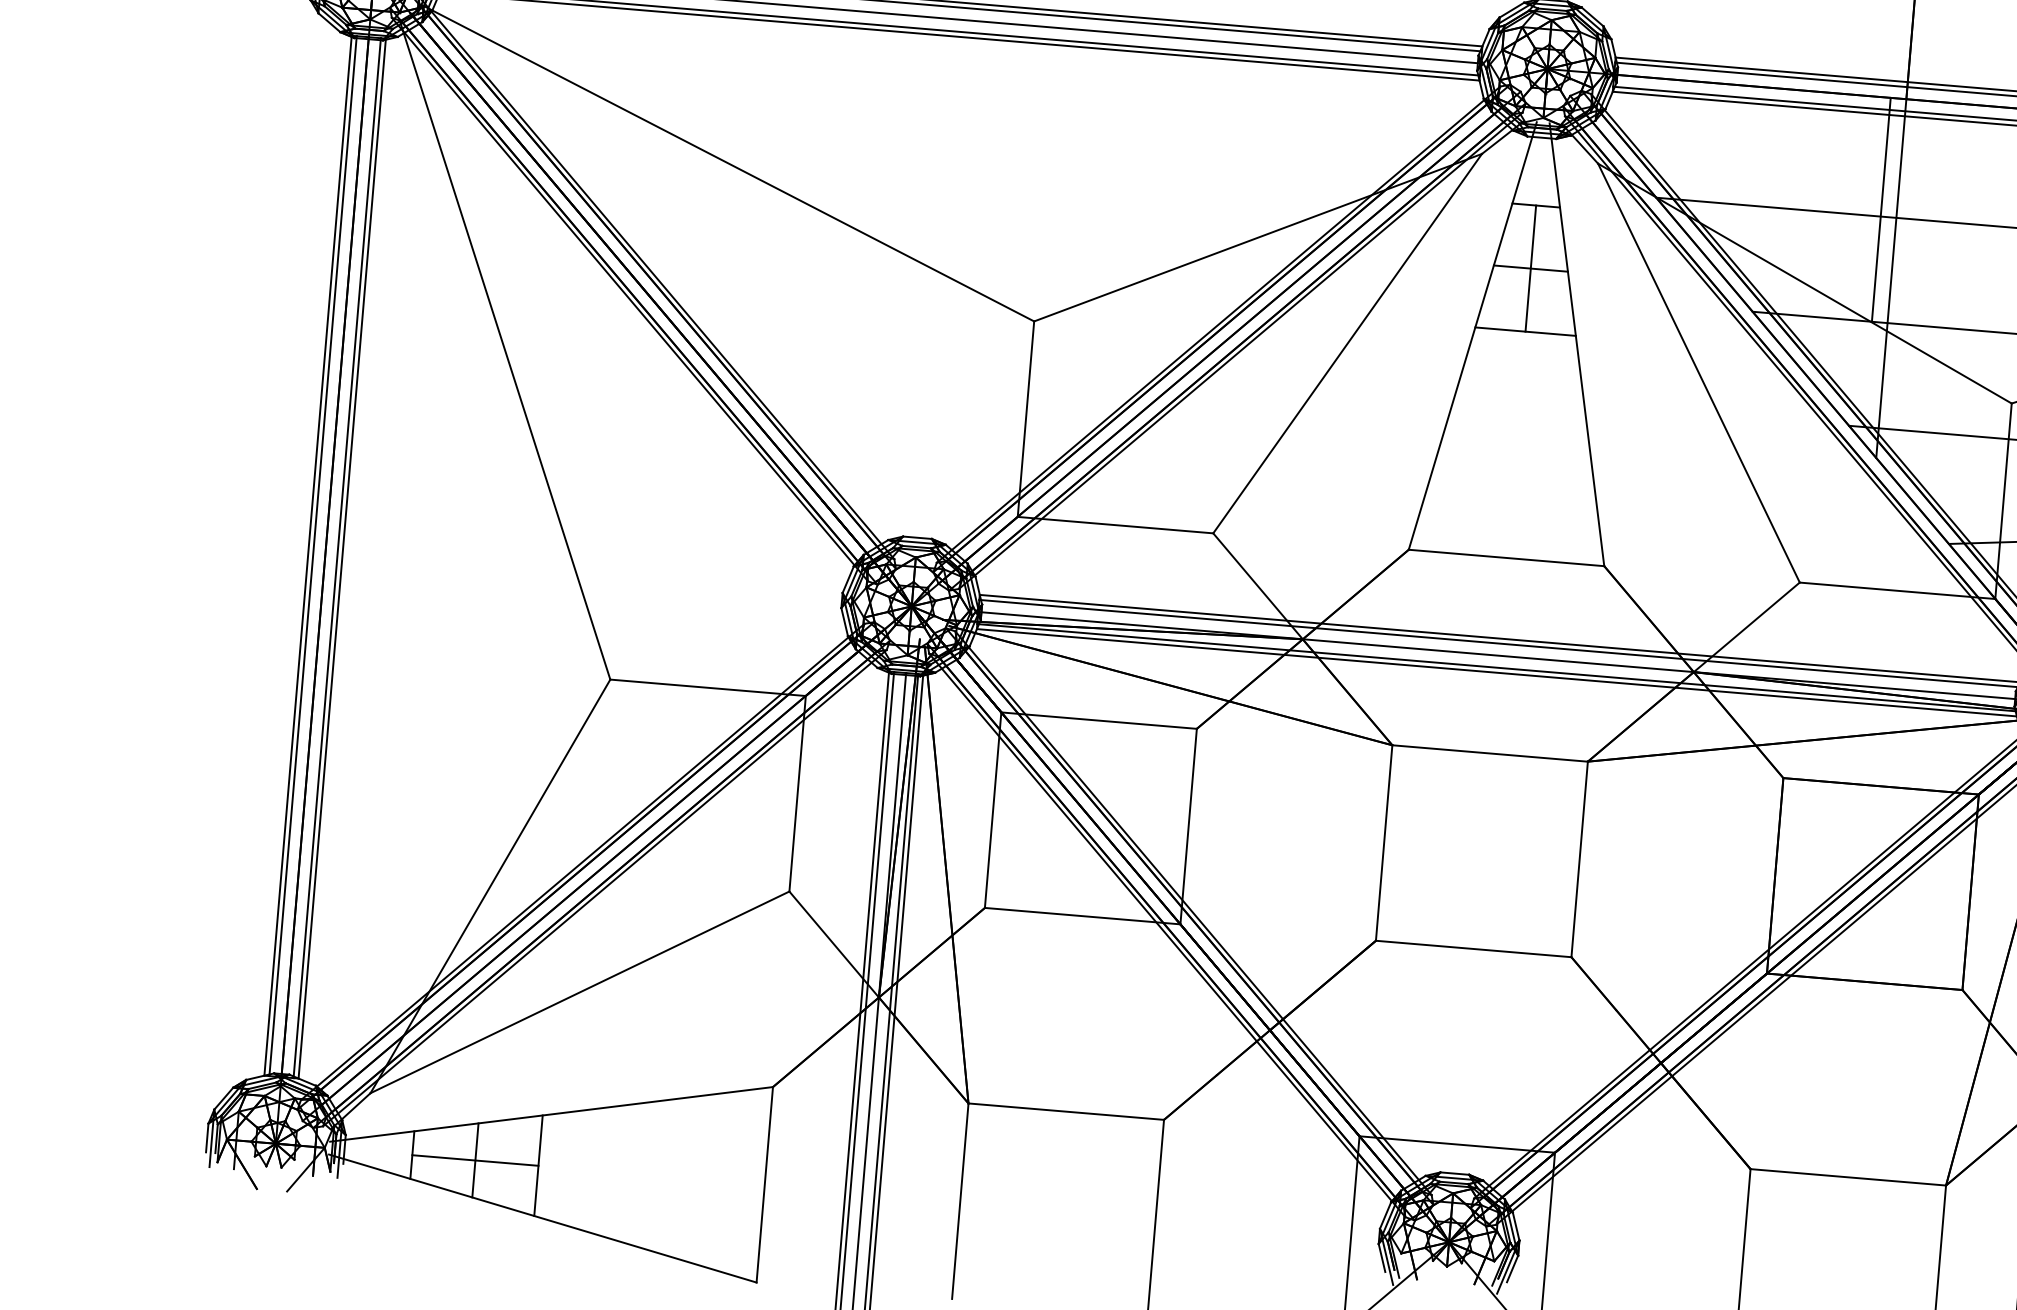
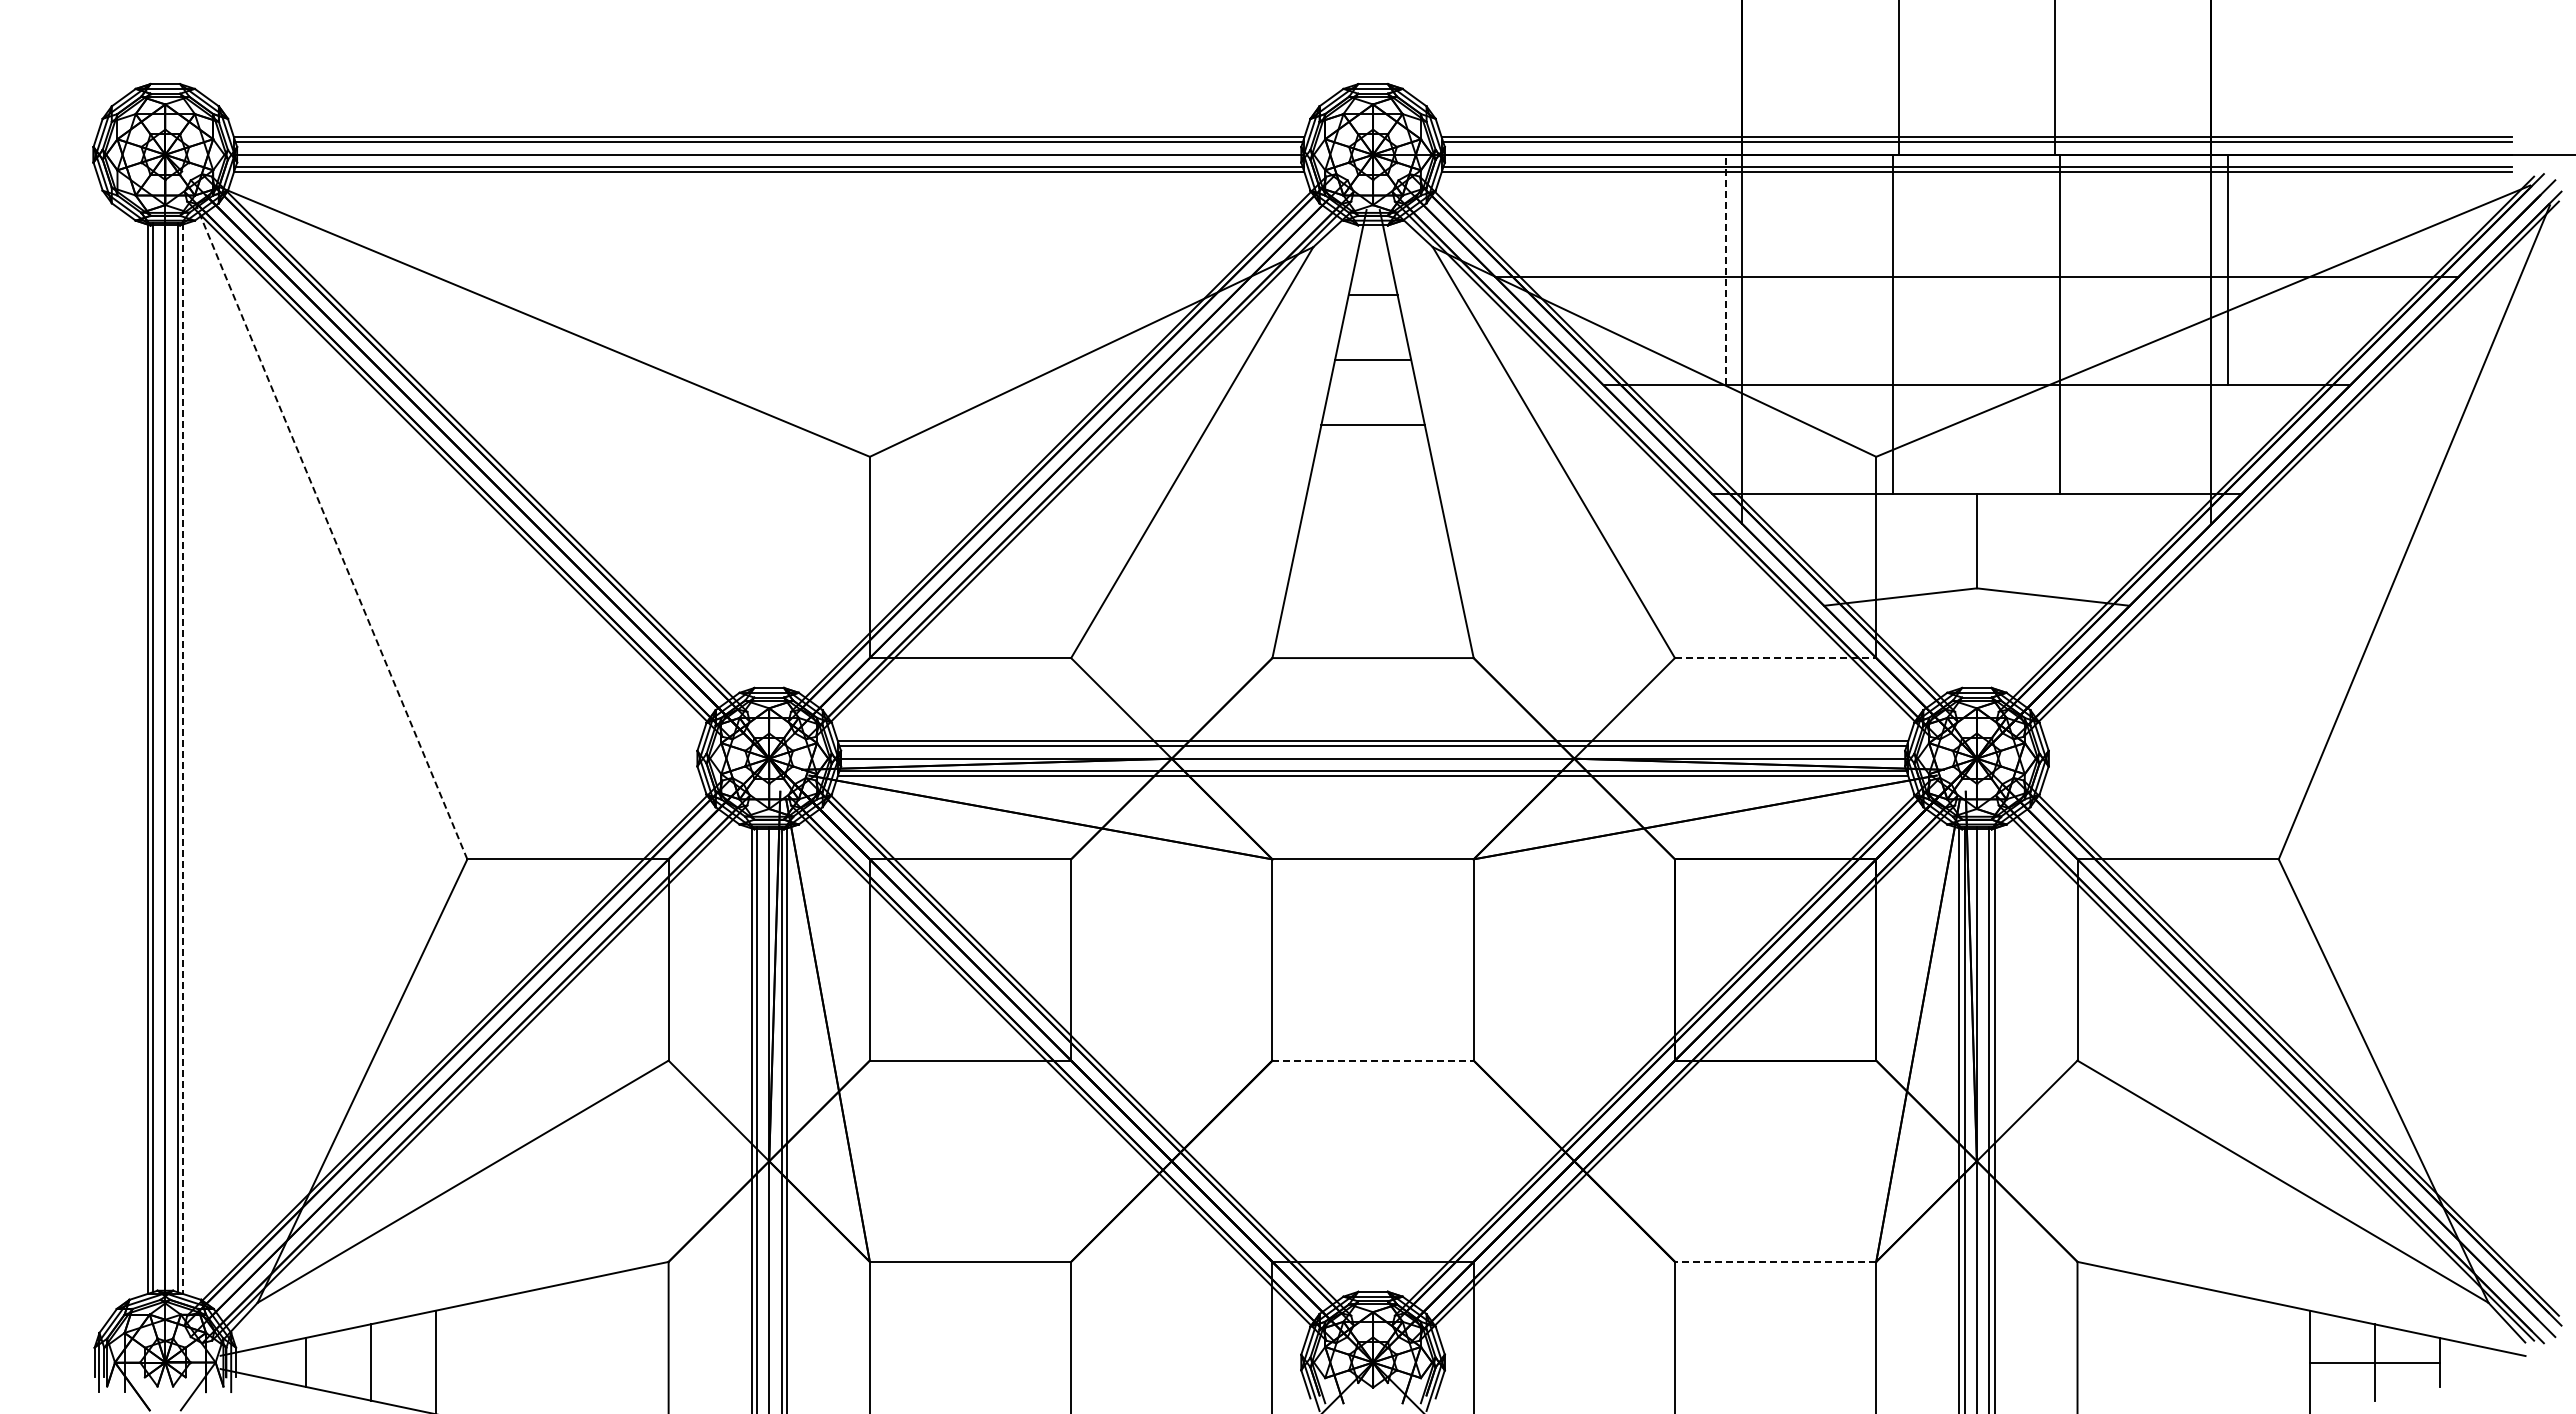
line: (1881, 209) -> (1726, 269), solid -> dashed
line: (1531, 268) -> (1373, 360), removed
line: (505, 350) -> (331, 531), solid -> dashed
line: (341, 559) -> (182, 759), solid -> dashed
line: (1897, 591) -> (1775, 658), solid -> dashed
line: (1474, 948) -> (1373, 1060), solid -> dashed
line: (475, 1160) -> (370, 1362), removed
line: (1848, 1176) -> (1775, 1261), solid -> dashed

